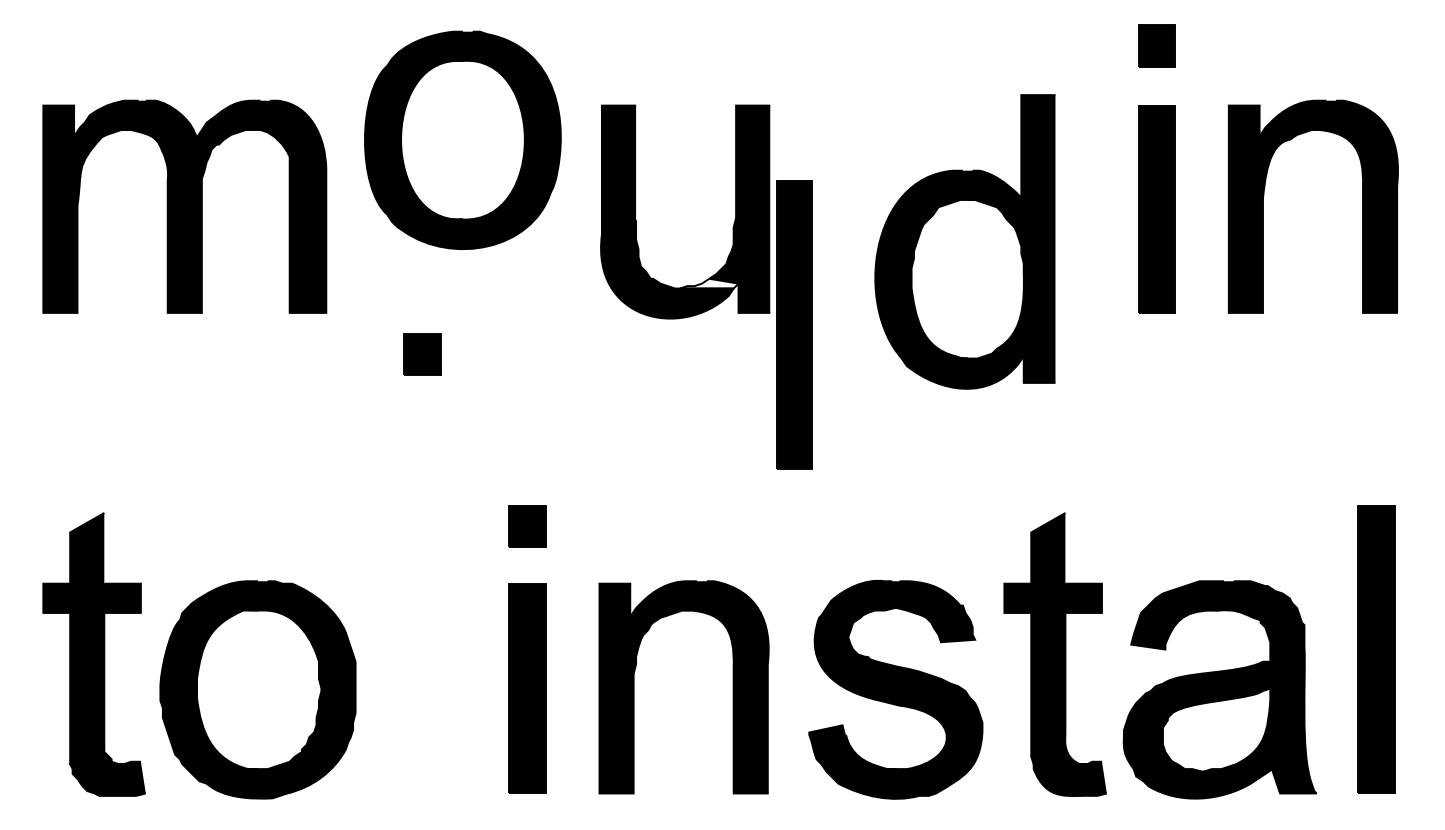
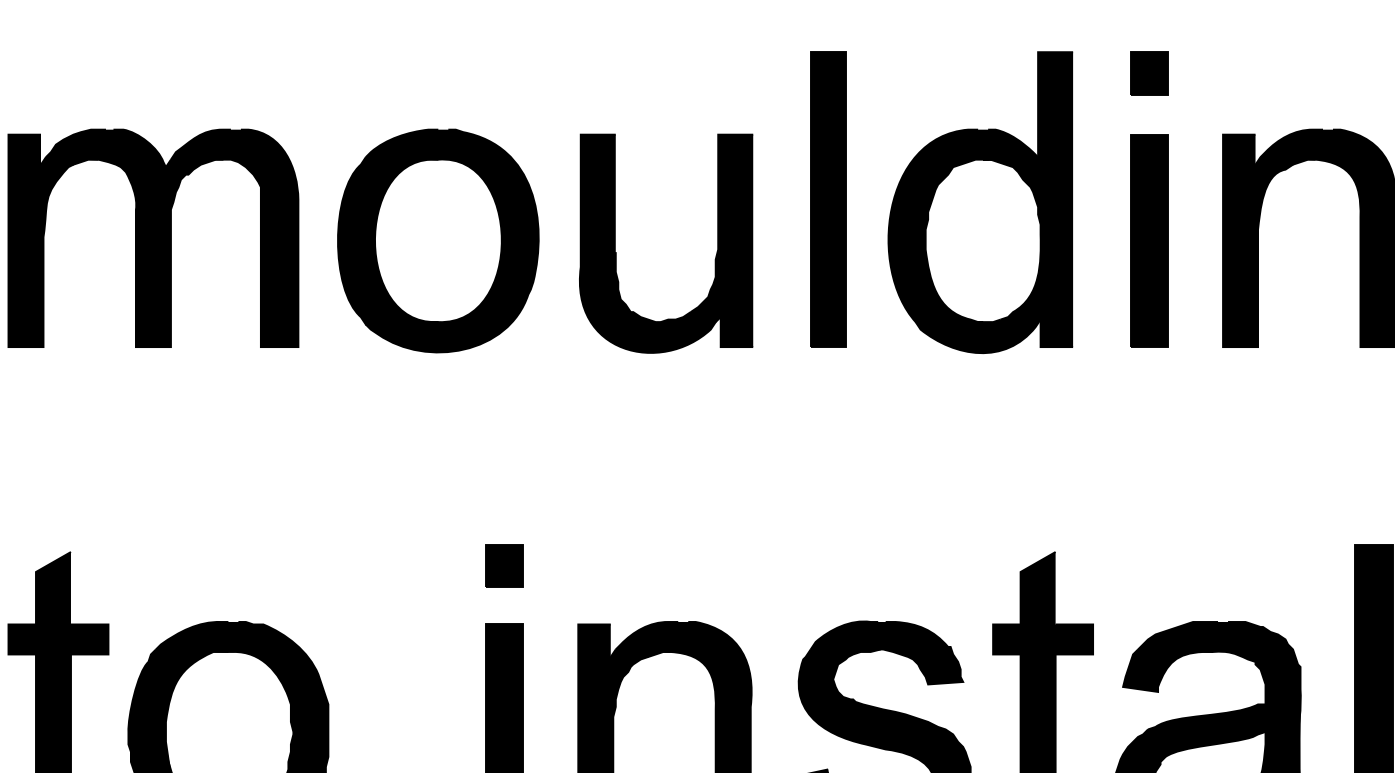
part: (462, 139) -> (437, 240), moved
part: (964, 241) -> (979, 202), moved
fill: (708, 283) -> (689, 316), added
part: (794, 324) -> (828, 199), moved
part: (422, 354) -> (396, 389), removed

